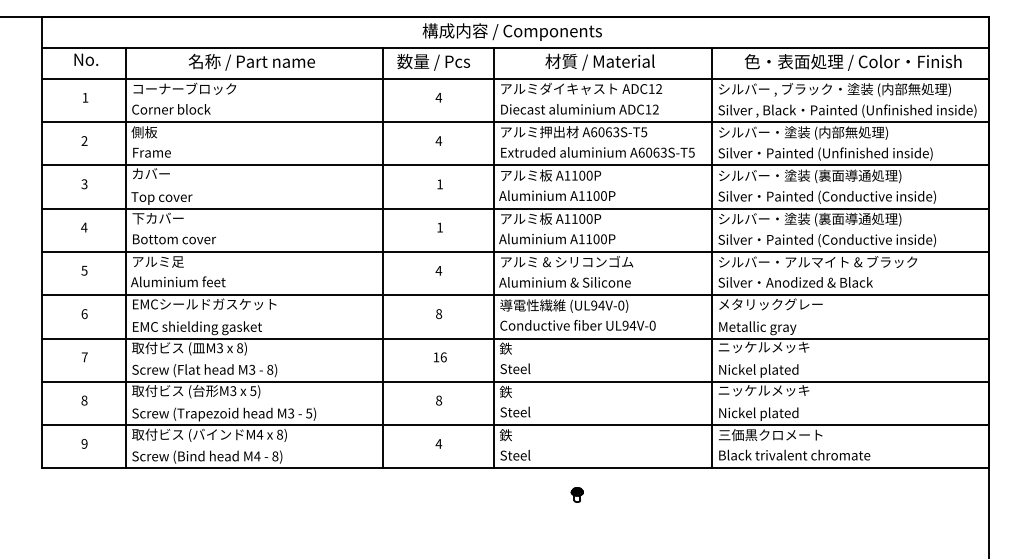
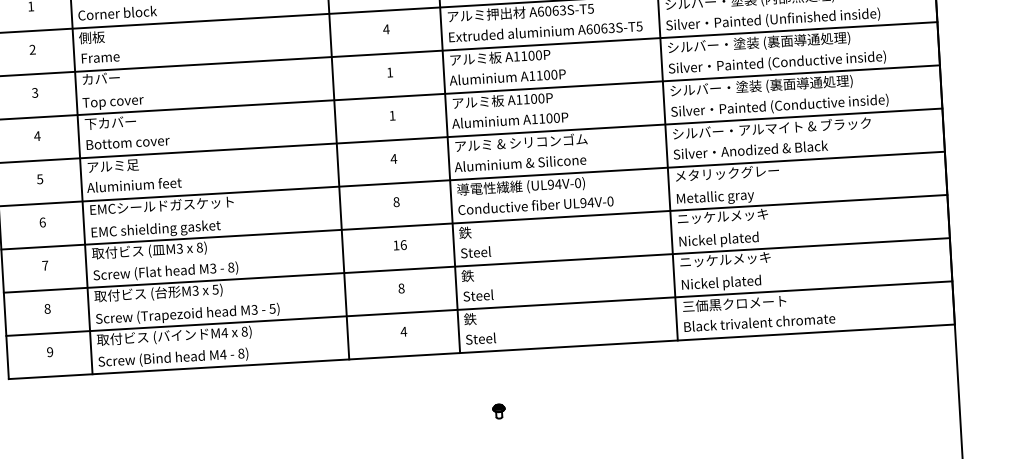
part: (576, 494) -> (498, 411), moved

